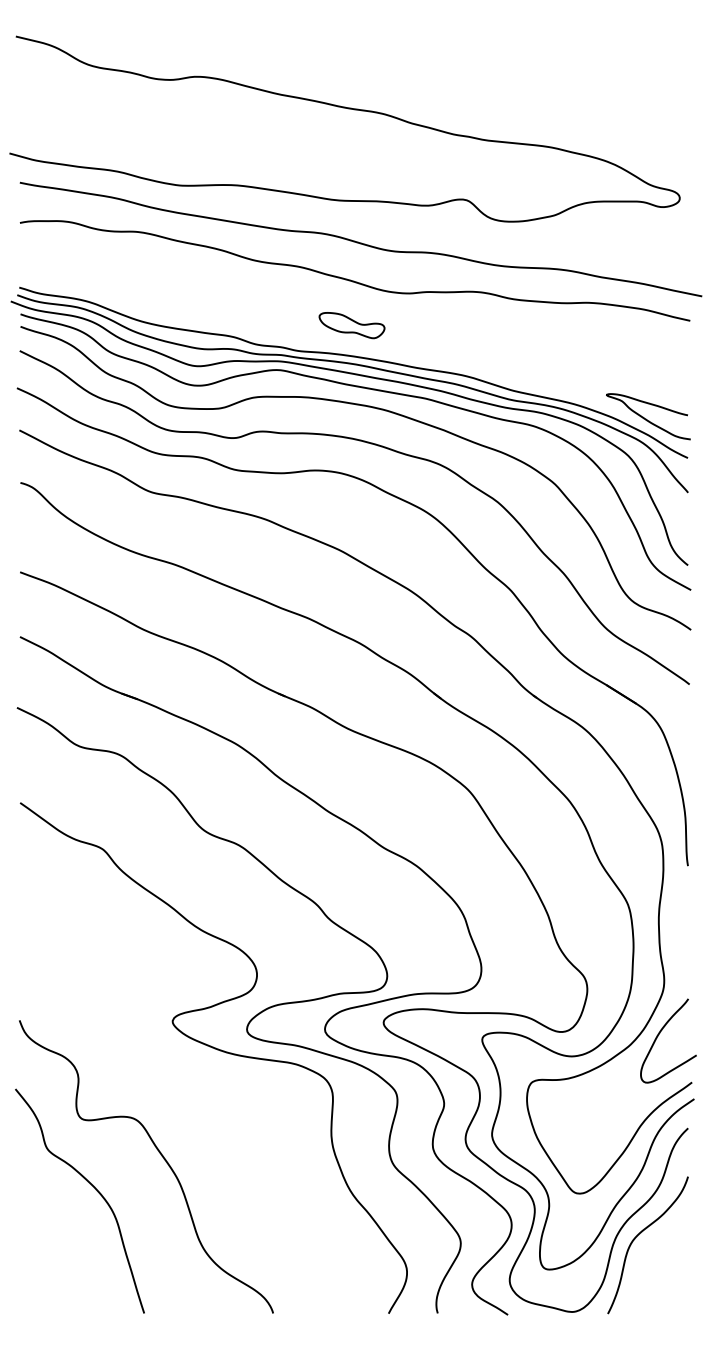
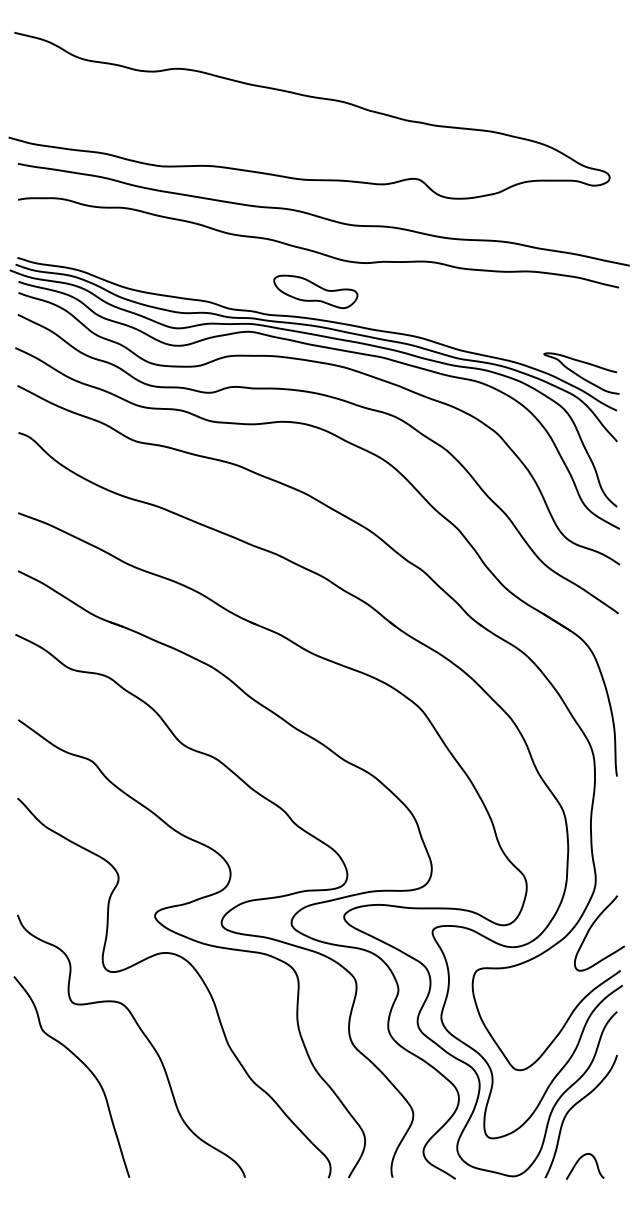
part: (351, 325) -> (315, 291), size x1.43
curve: (218, 1084) -> (196, 972), added
curve: (644, 1296) -> (578, 1162), added

